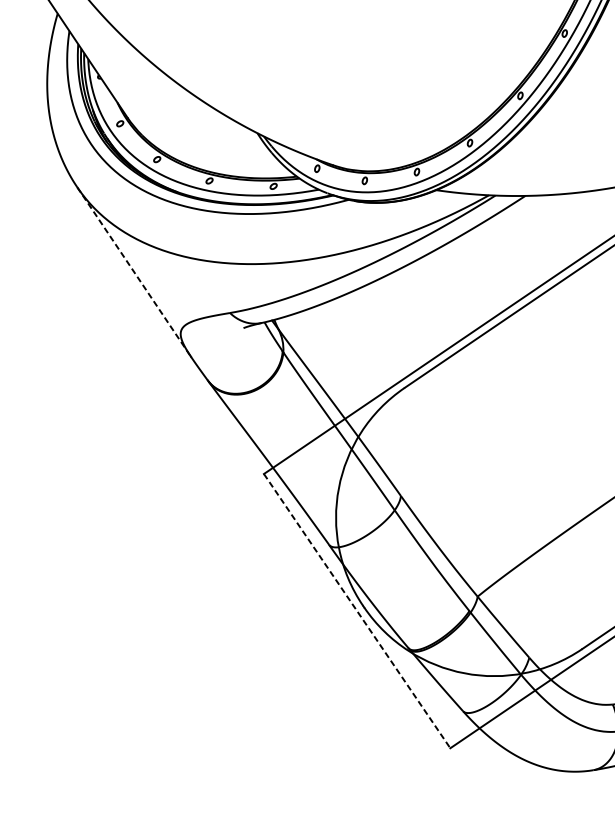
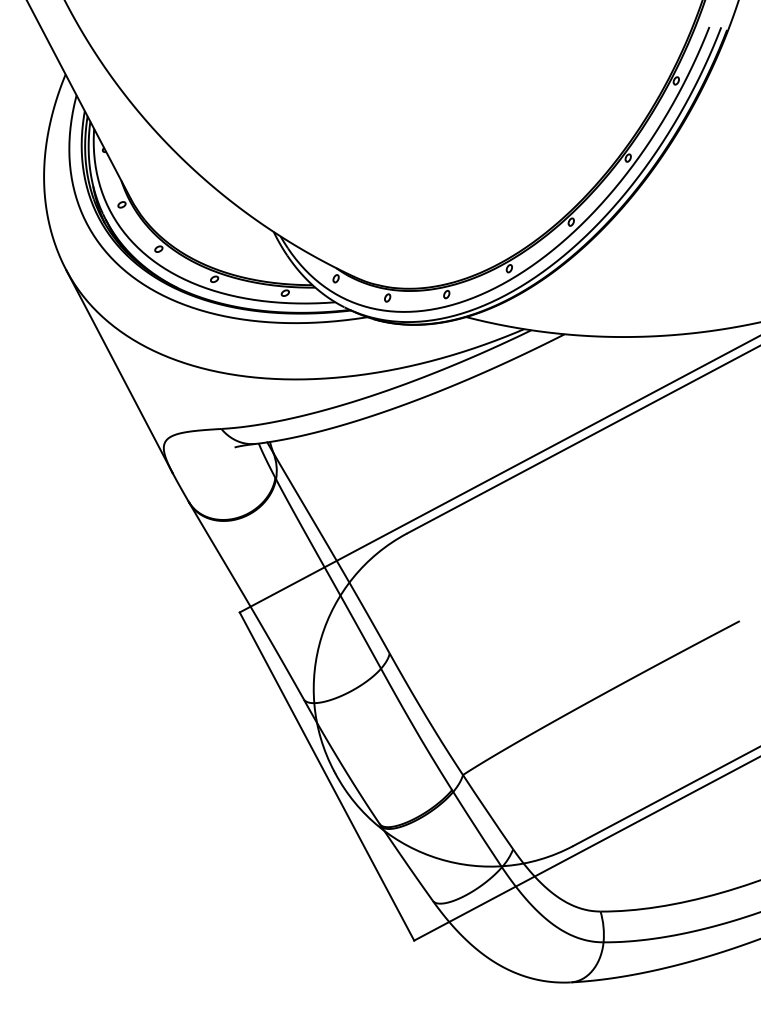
line: (134, 272) -> (119, 372), dashed -> solid
line: (356, 611) -> (326, 776), dashed -> solid

